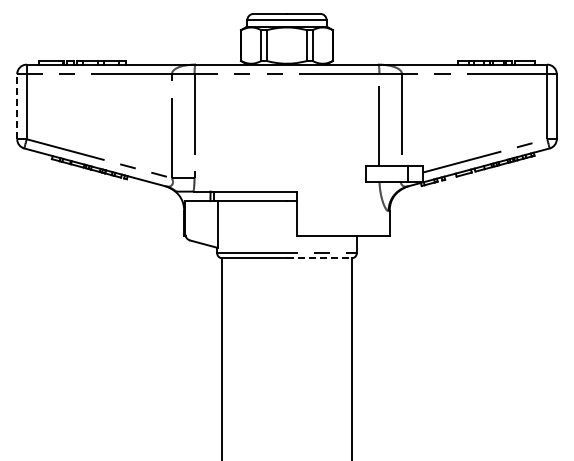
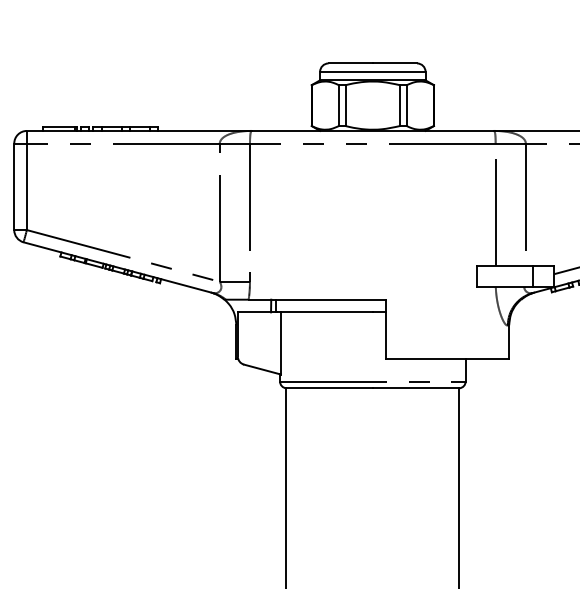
line: (17, 106) -> (14, 186), dashed -> solid
line: (319, 258) -> (416, 388), dashed -> solid

